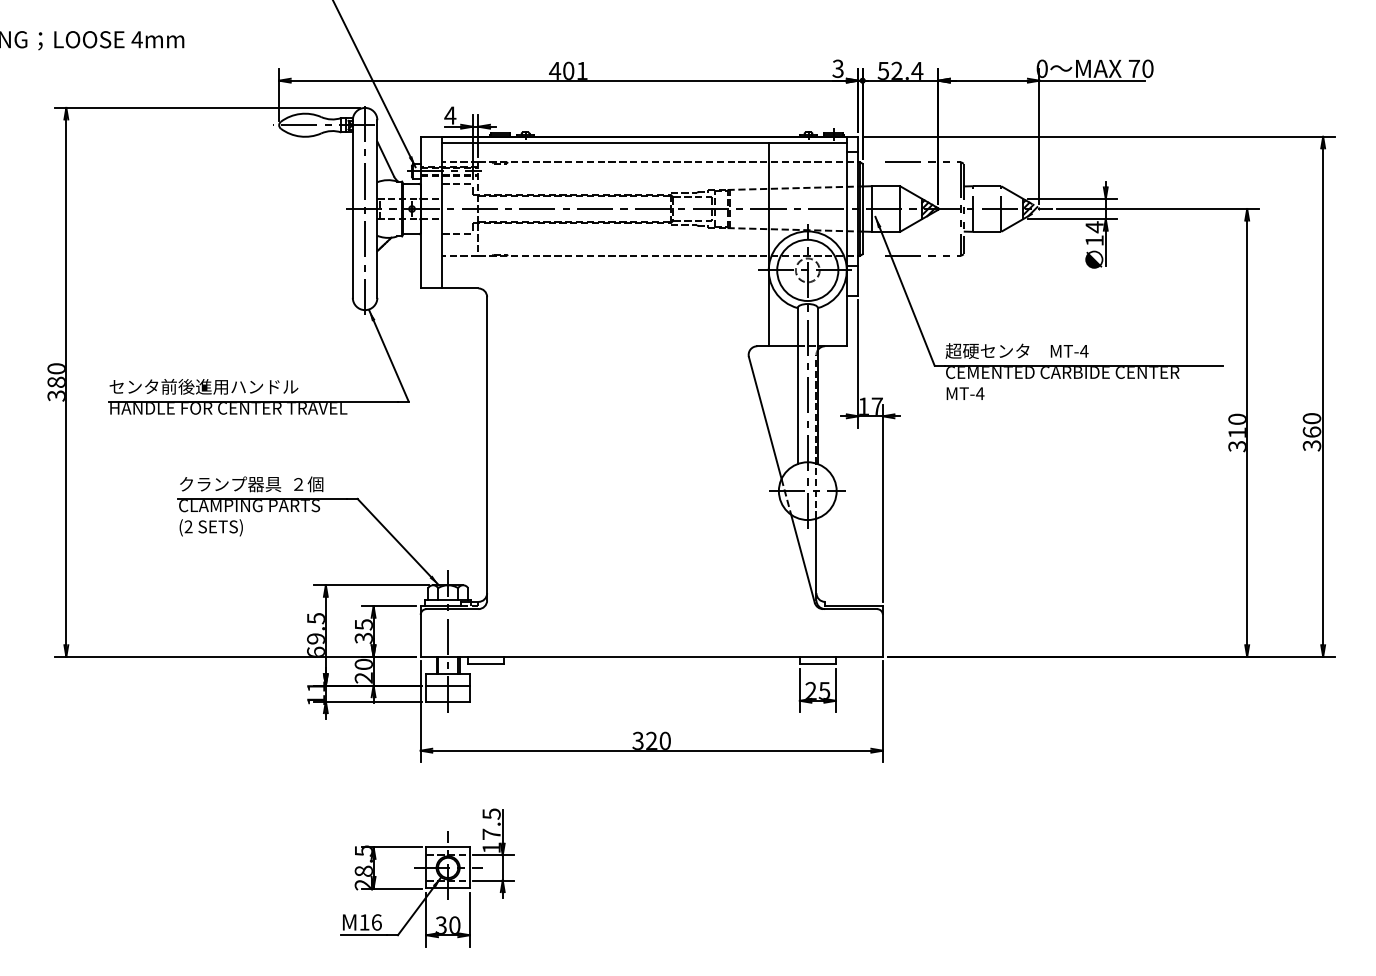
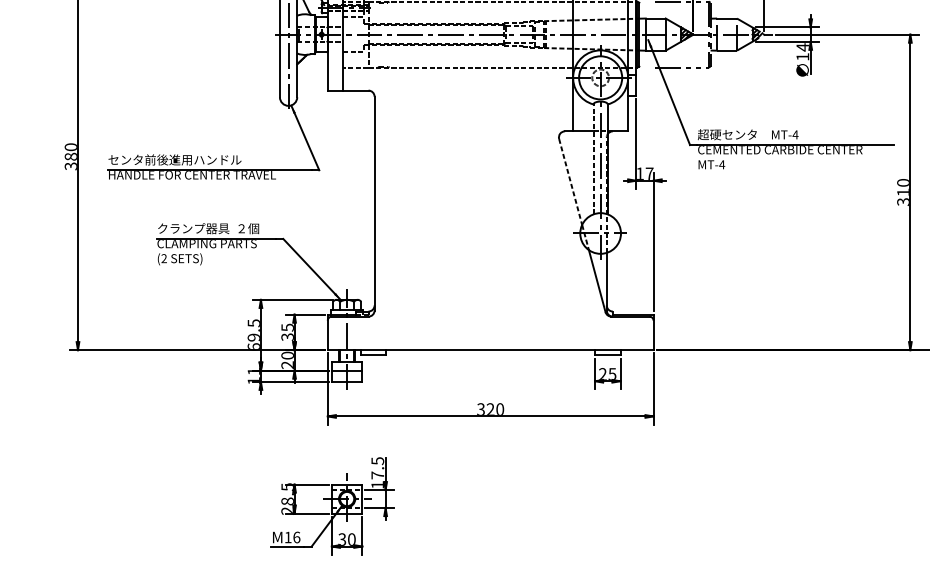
line: (797, 385) -> (593, 159), solid -> dashed
line: (765, 418) -> (570, 182), solid -> dashed

